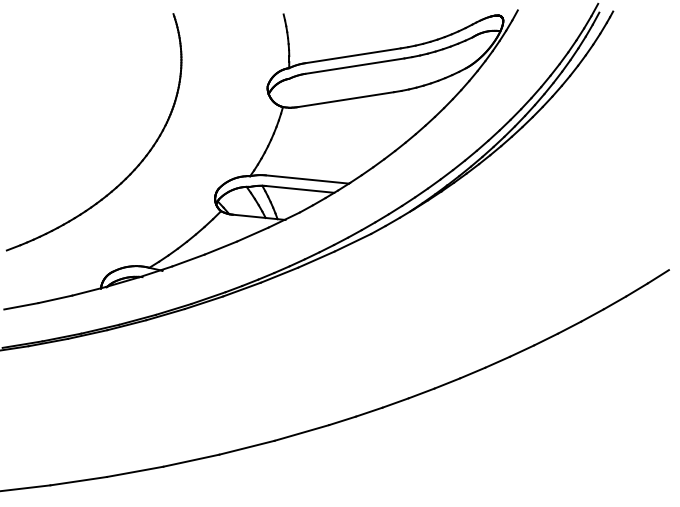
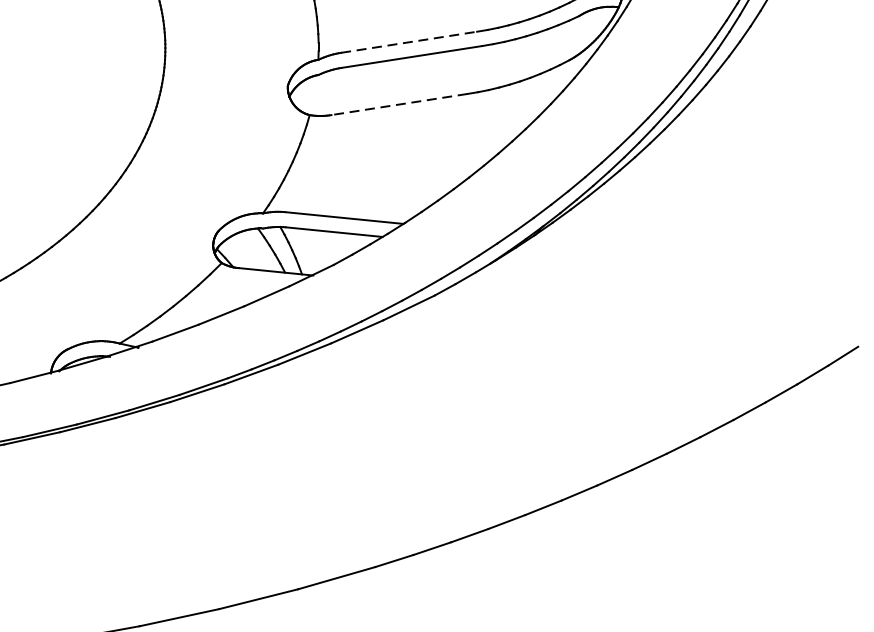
line: (353, 55) -> (409, 41), solid -> dashed
line: (345, 99) -> (398, 104), solid -> dashed

